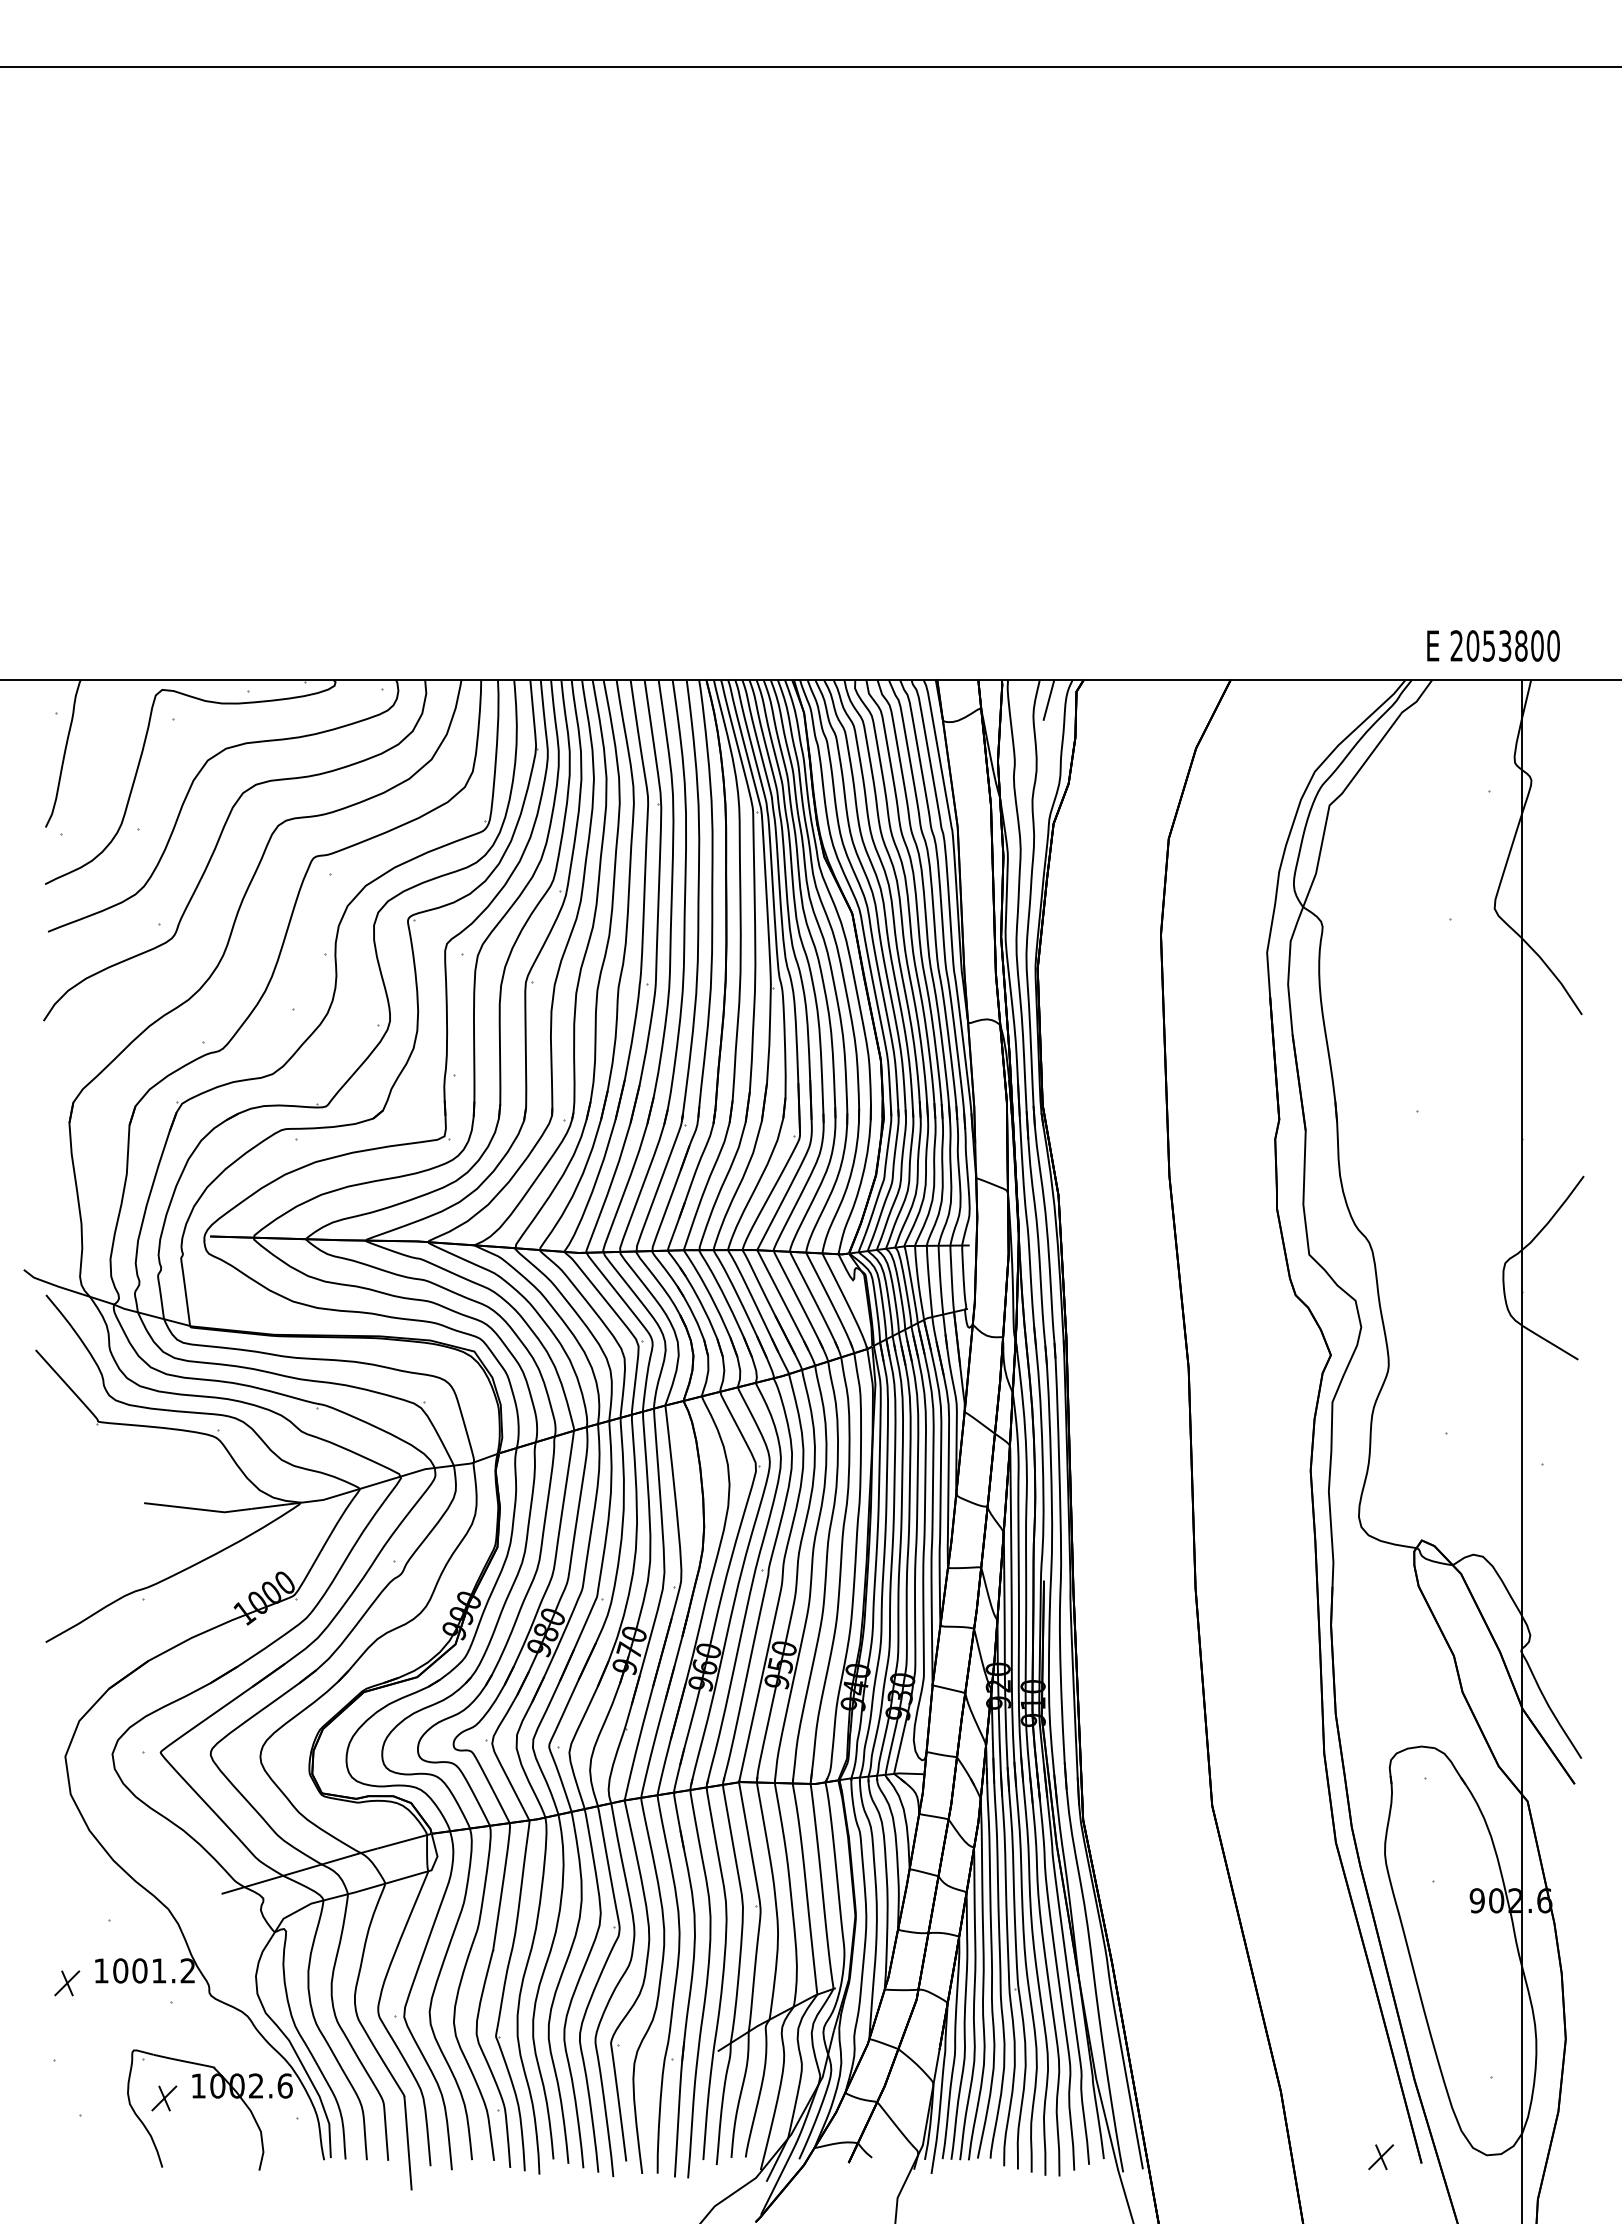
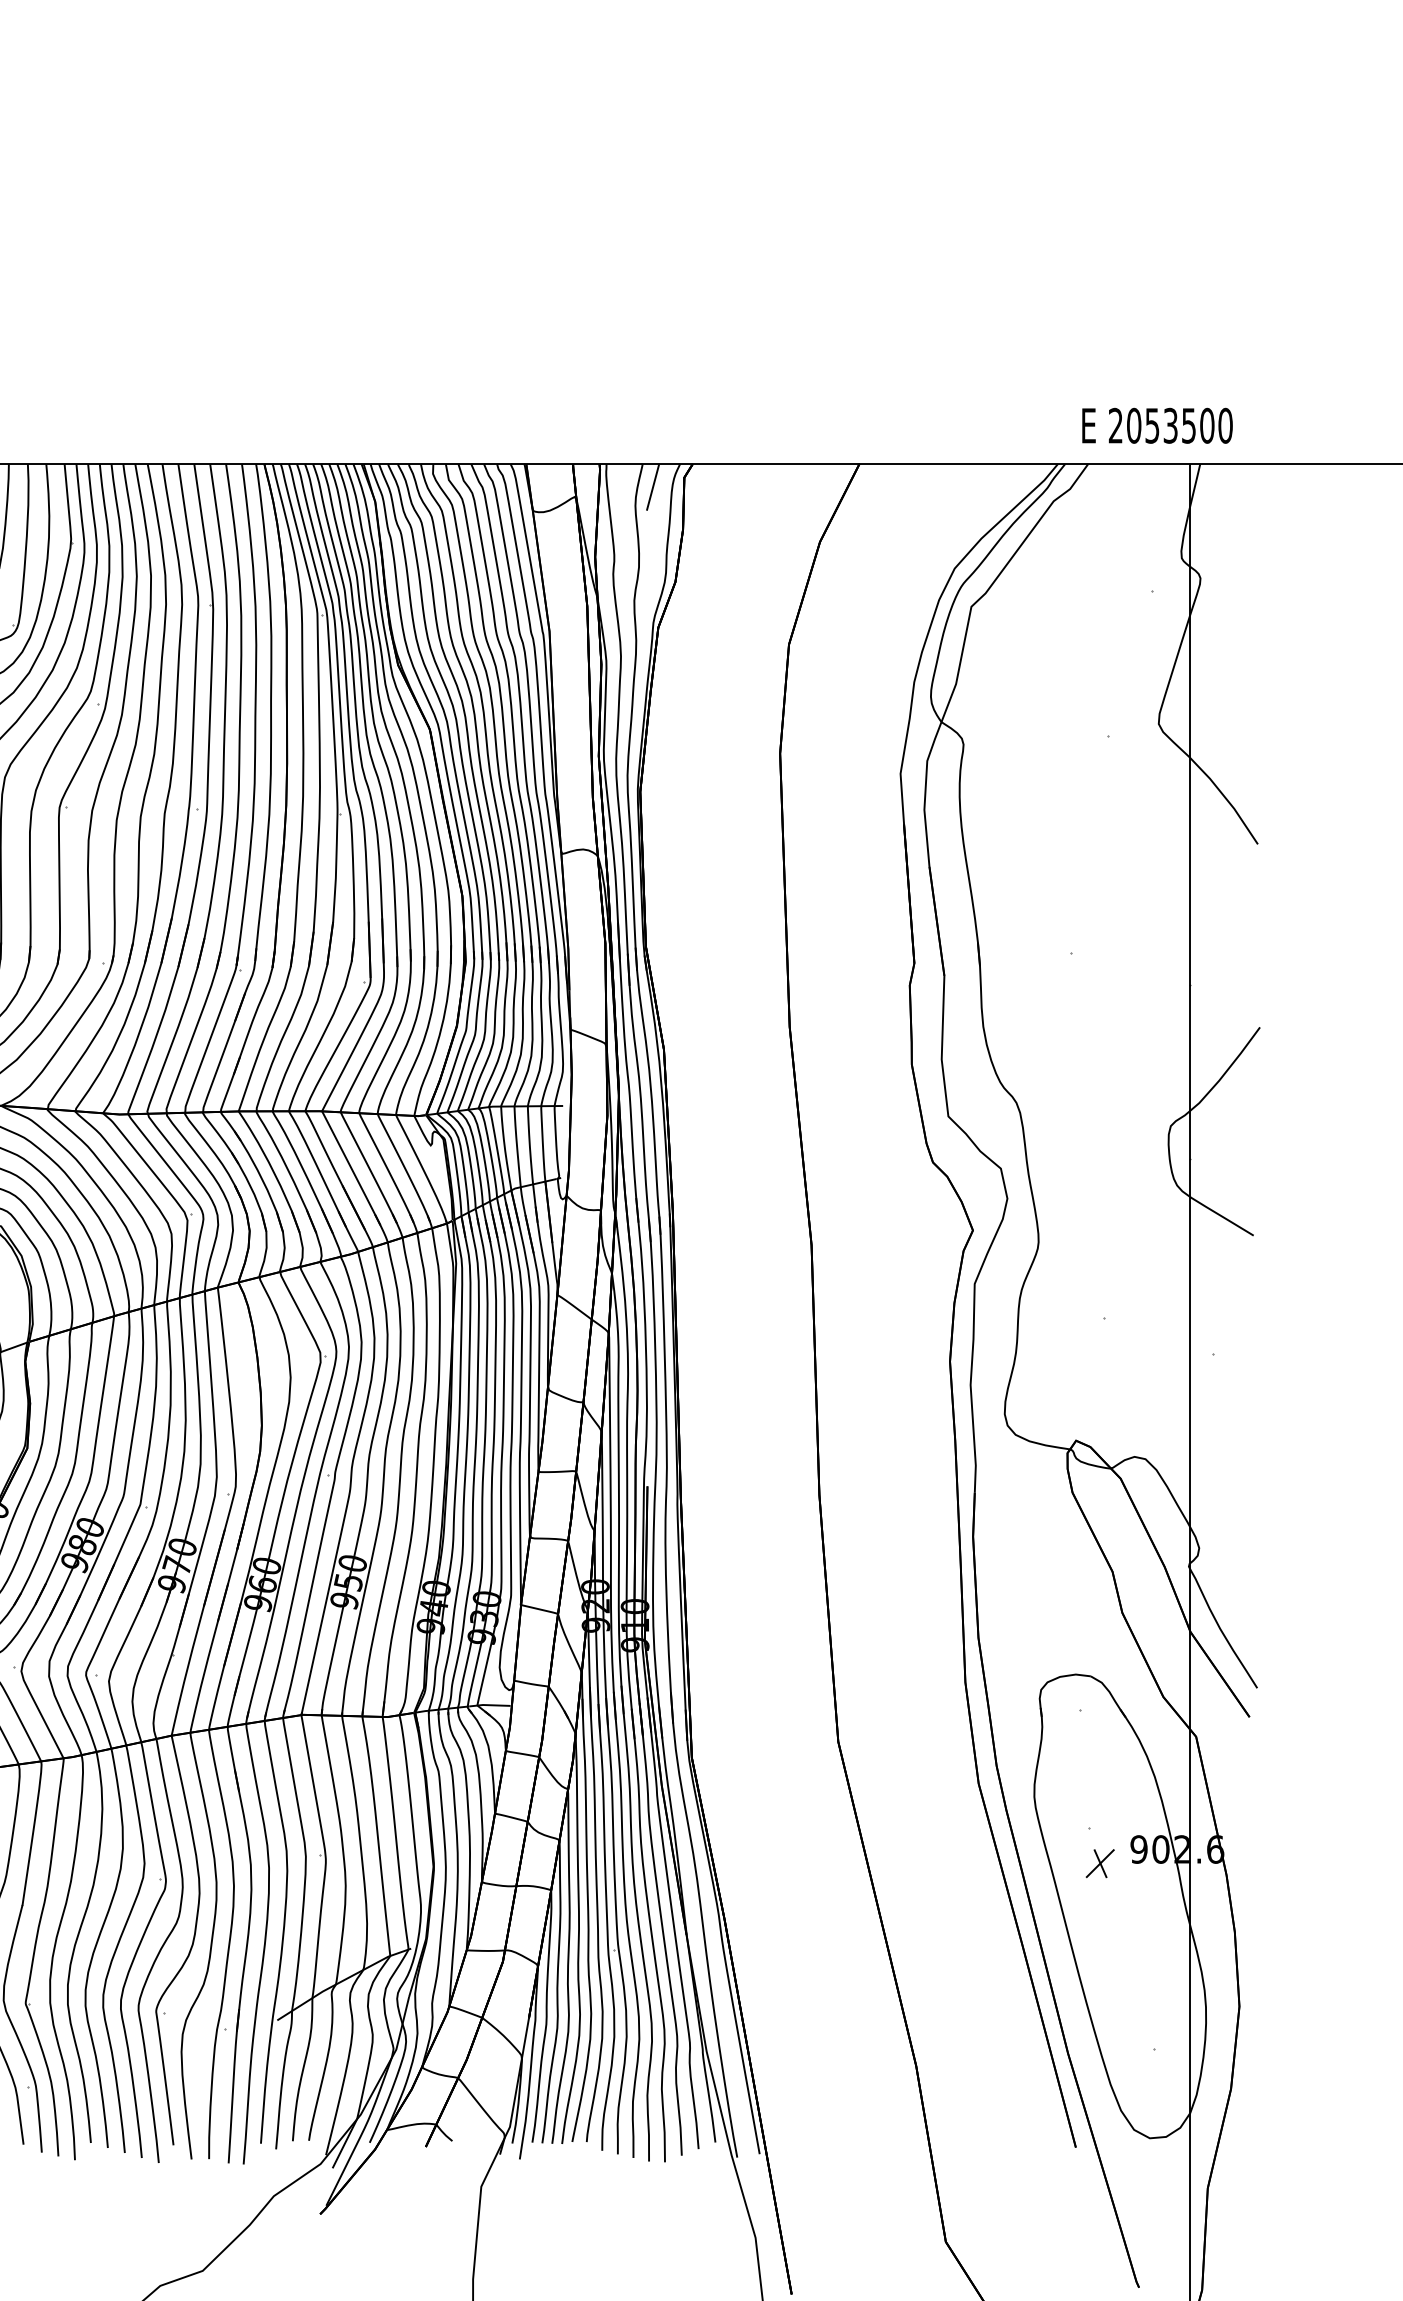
text: (1521, 645) -> (1189, 425), 2053800 -> 2053500
part: (1381, 2157) -> (1100, 1863), moved

